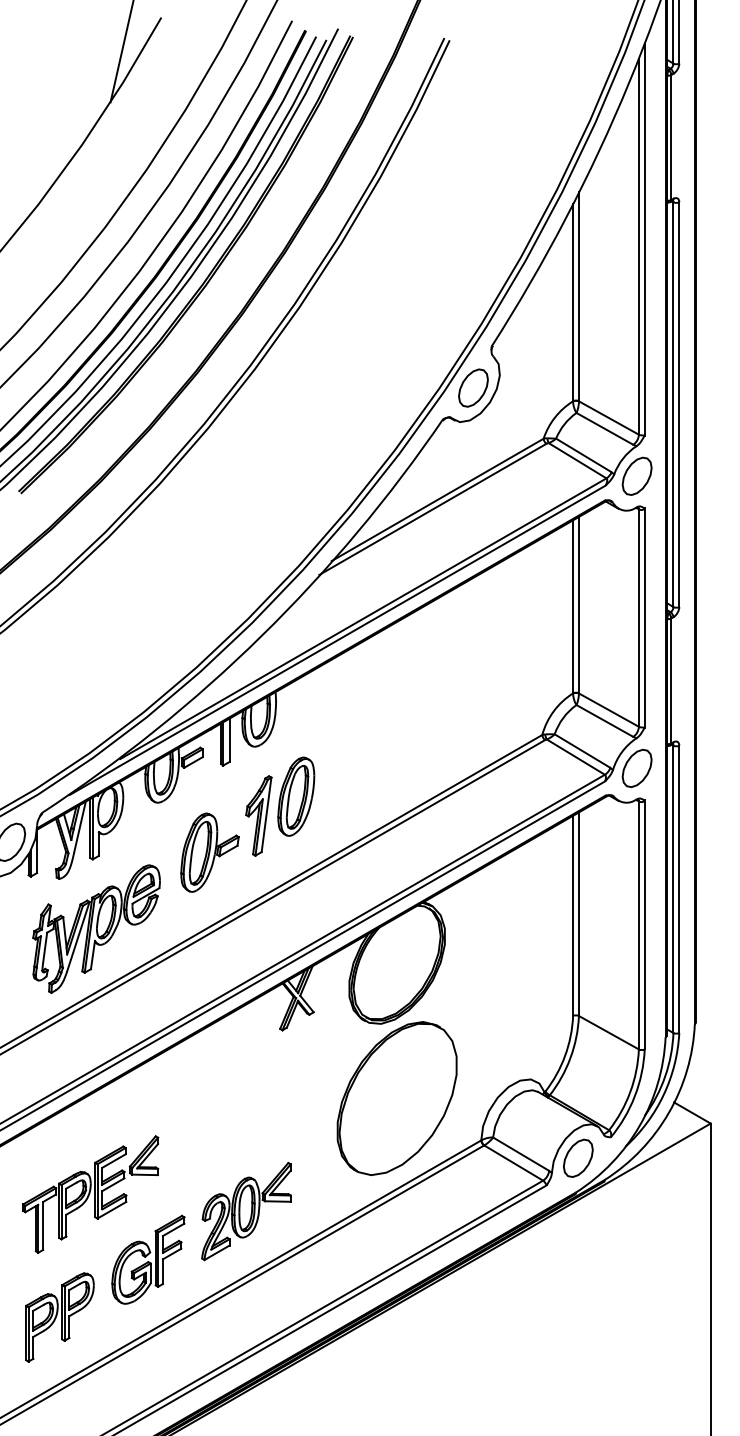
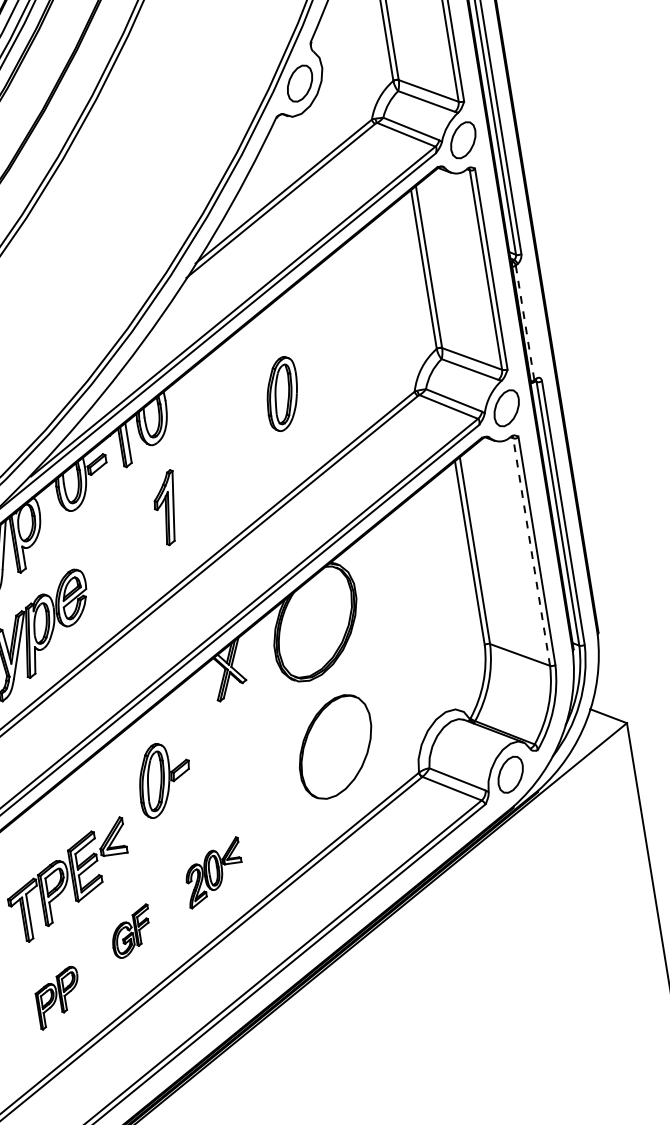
line: (671, 680) -> (525, 322), solid -> dashed
part: (296, 796) -> (282, 393), moved
part: (209, 852) -> (164, 779), moved
line: (638, 925) -> (531, 552), solid -> dashed
part: (396, 1098) -> (334, 746), size x0.7
part: (246, 1211) -> (214, 872), size x0.7
part: (148, 1259) -> (131, 931), size x0.6
part: (59, 1317) -> (58, 997), size x0.7

